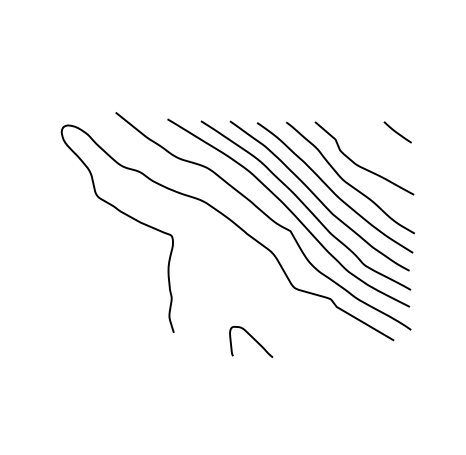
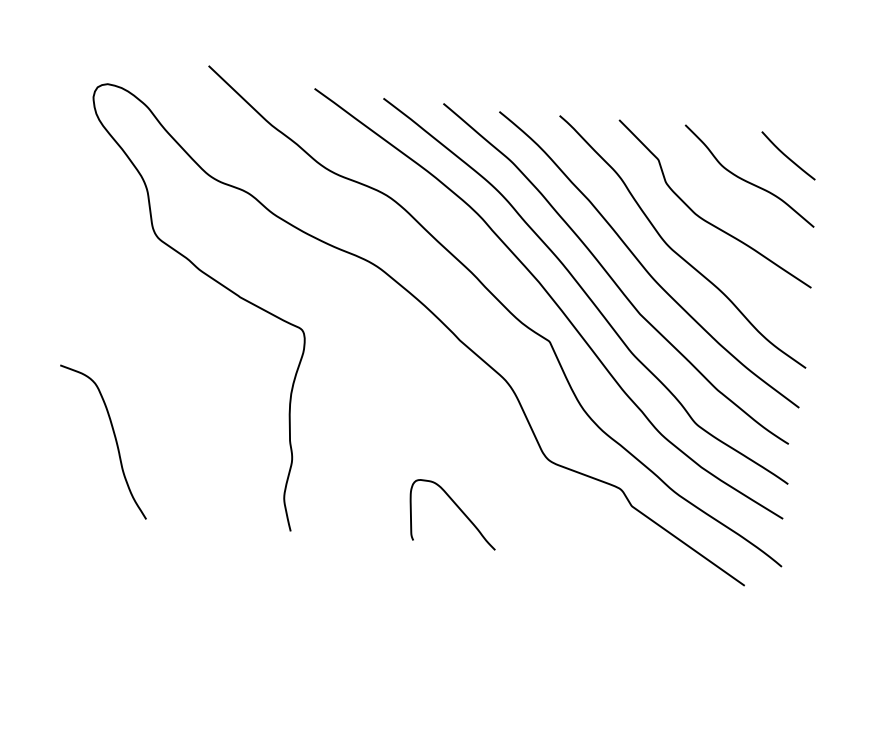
curve: (379, 145) -> (748, 179), added
curve: (84, 294) -> (112, 436), added
curve: (253, 339) -> (458, 509), moved

